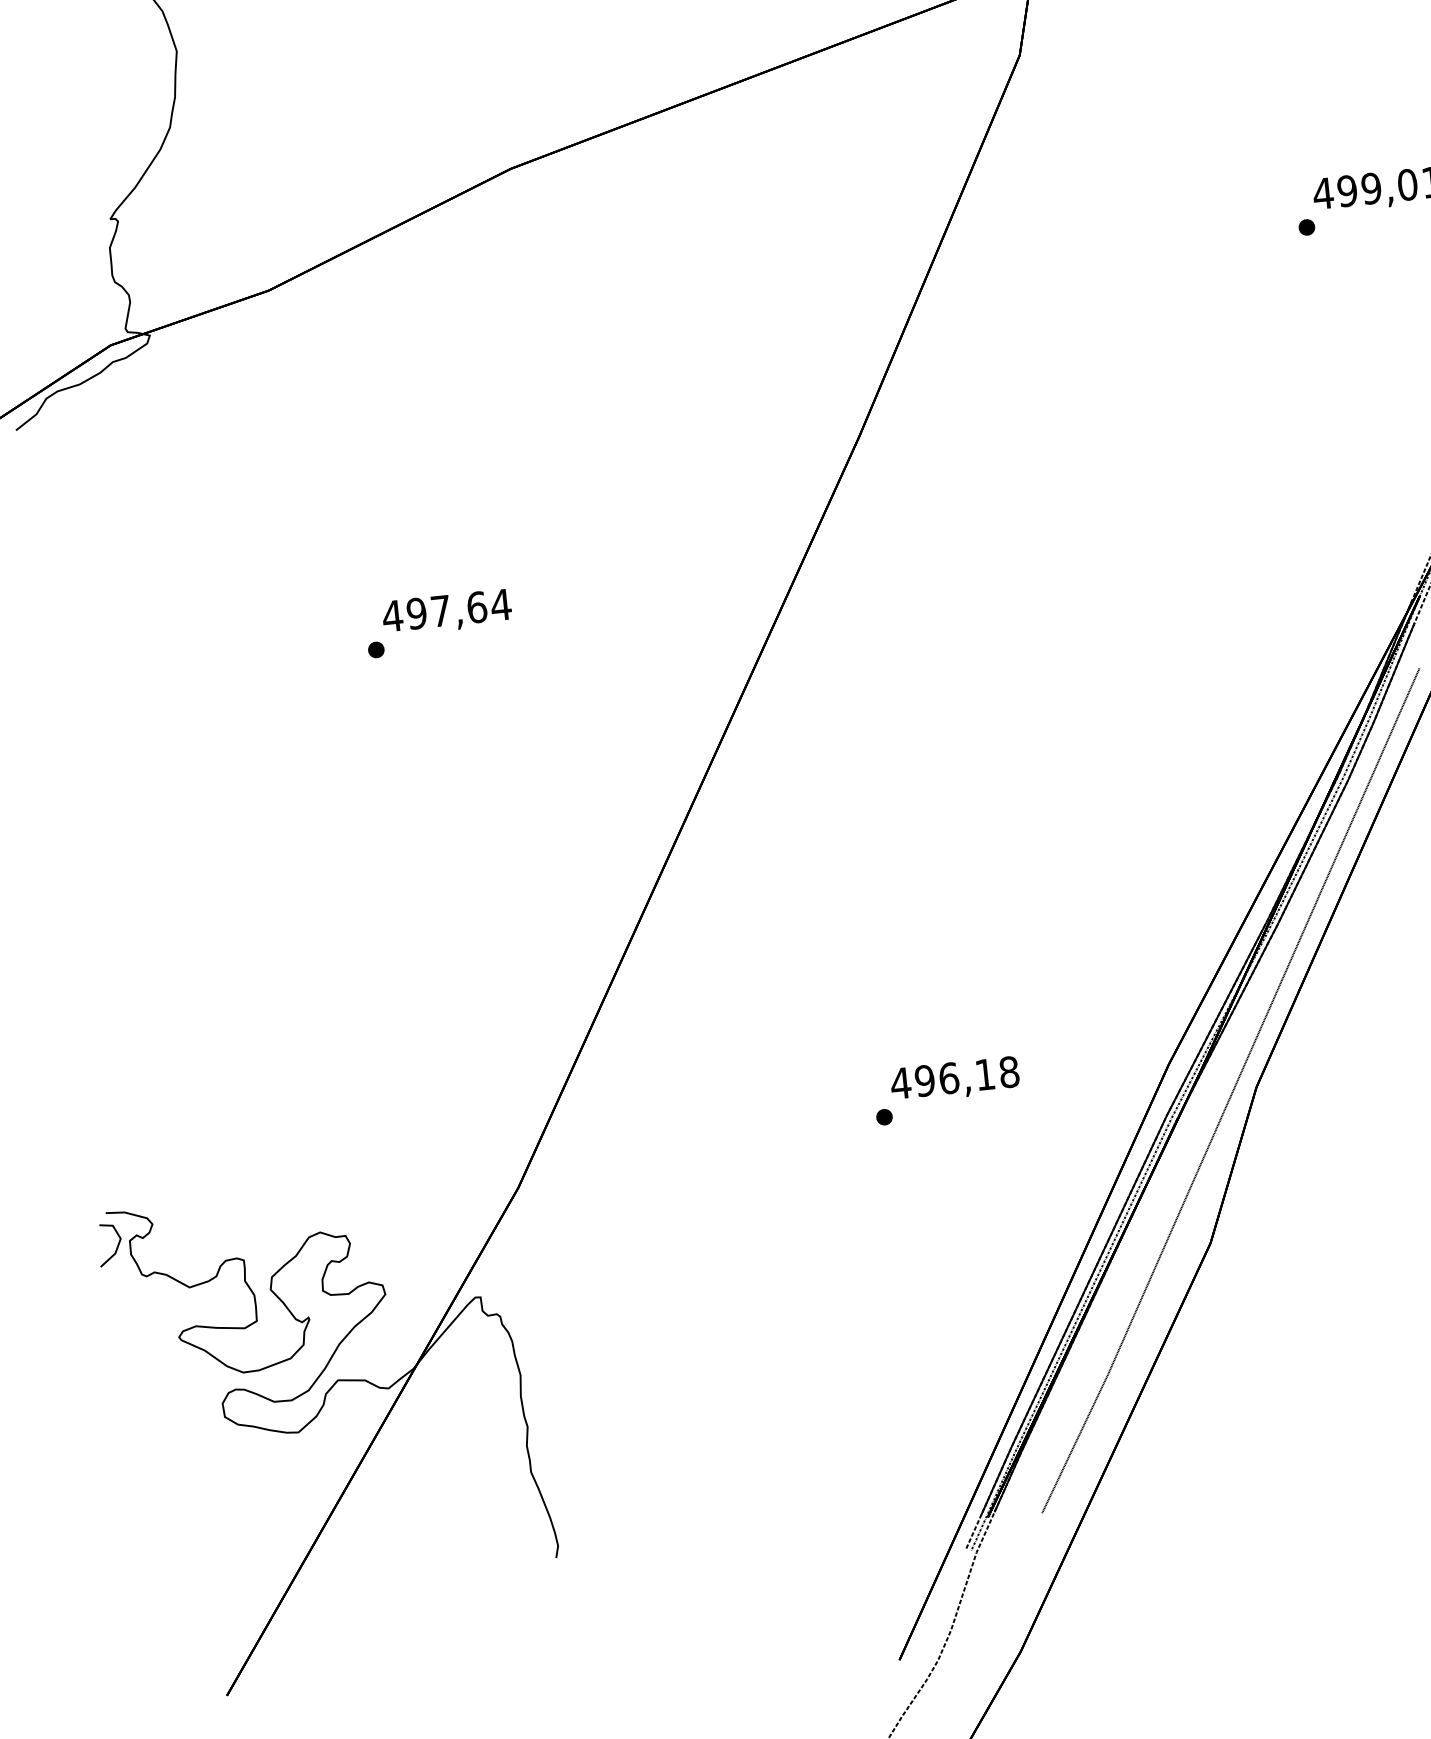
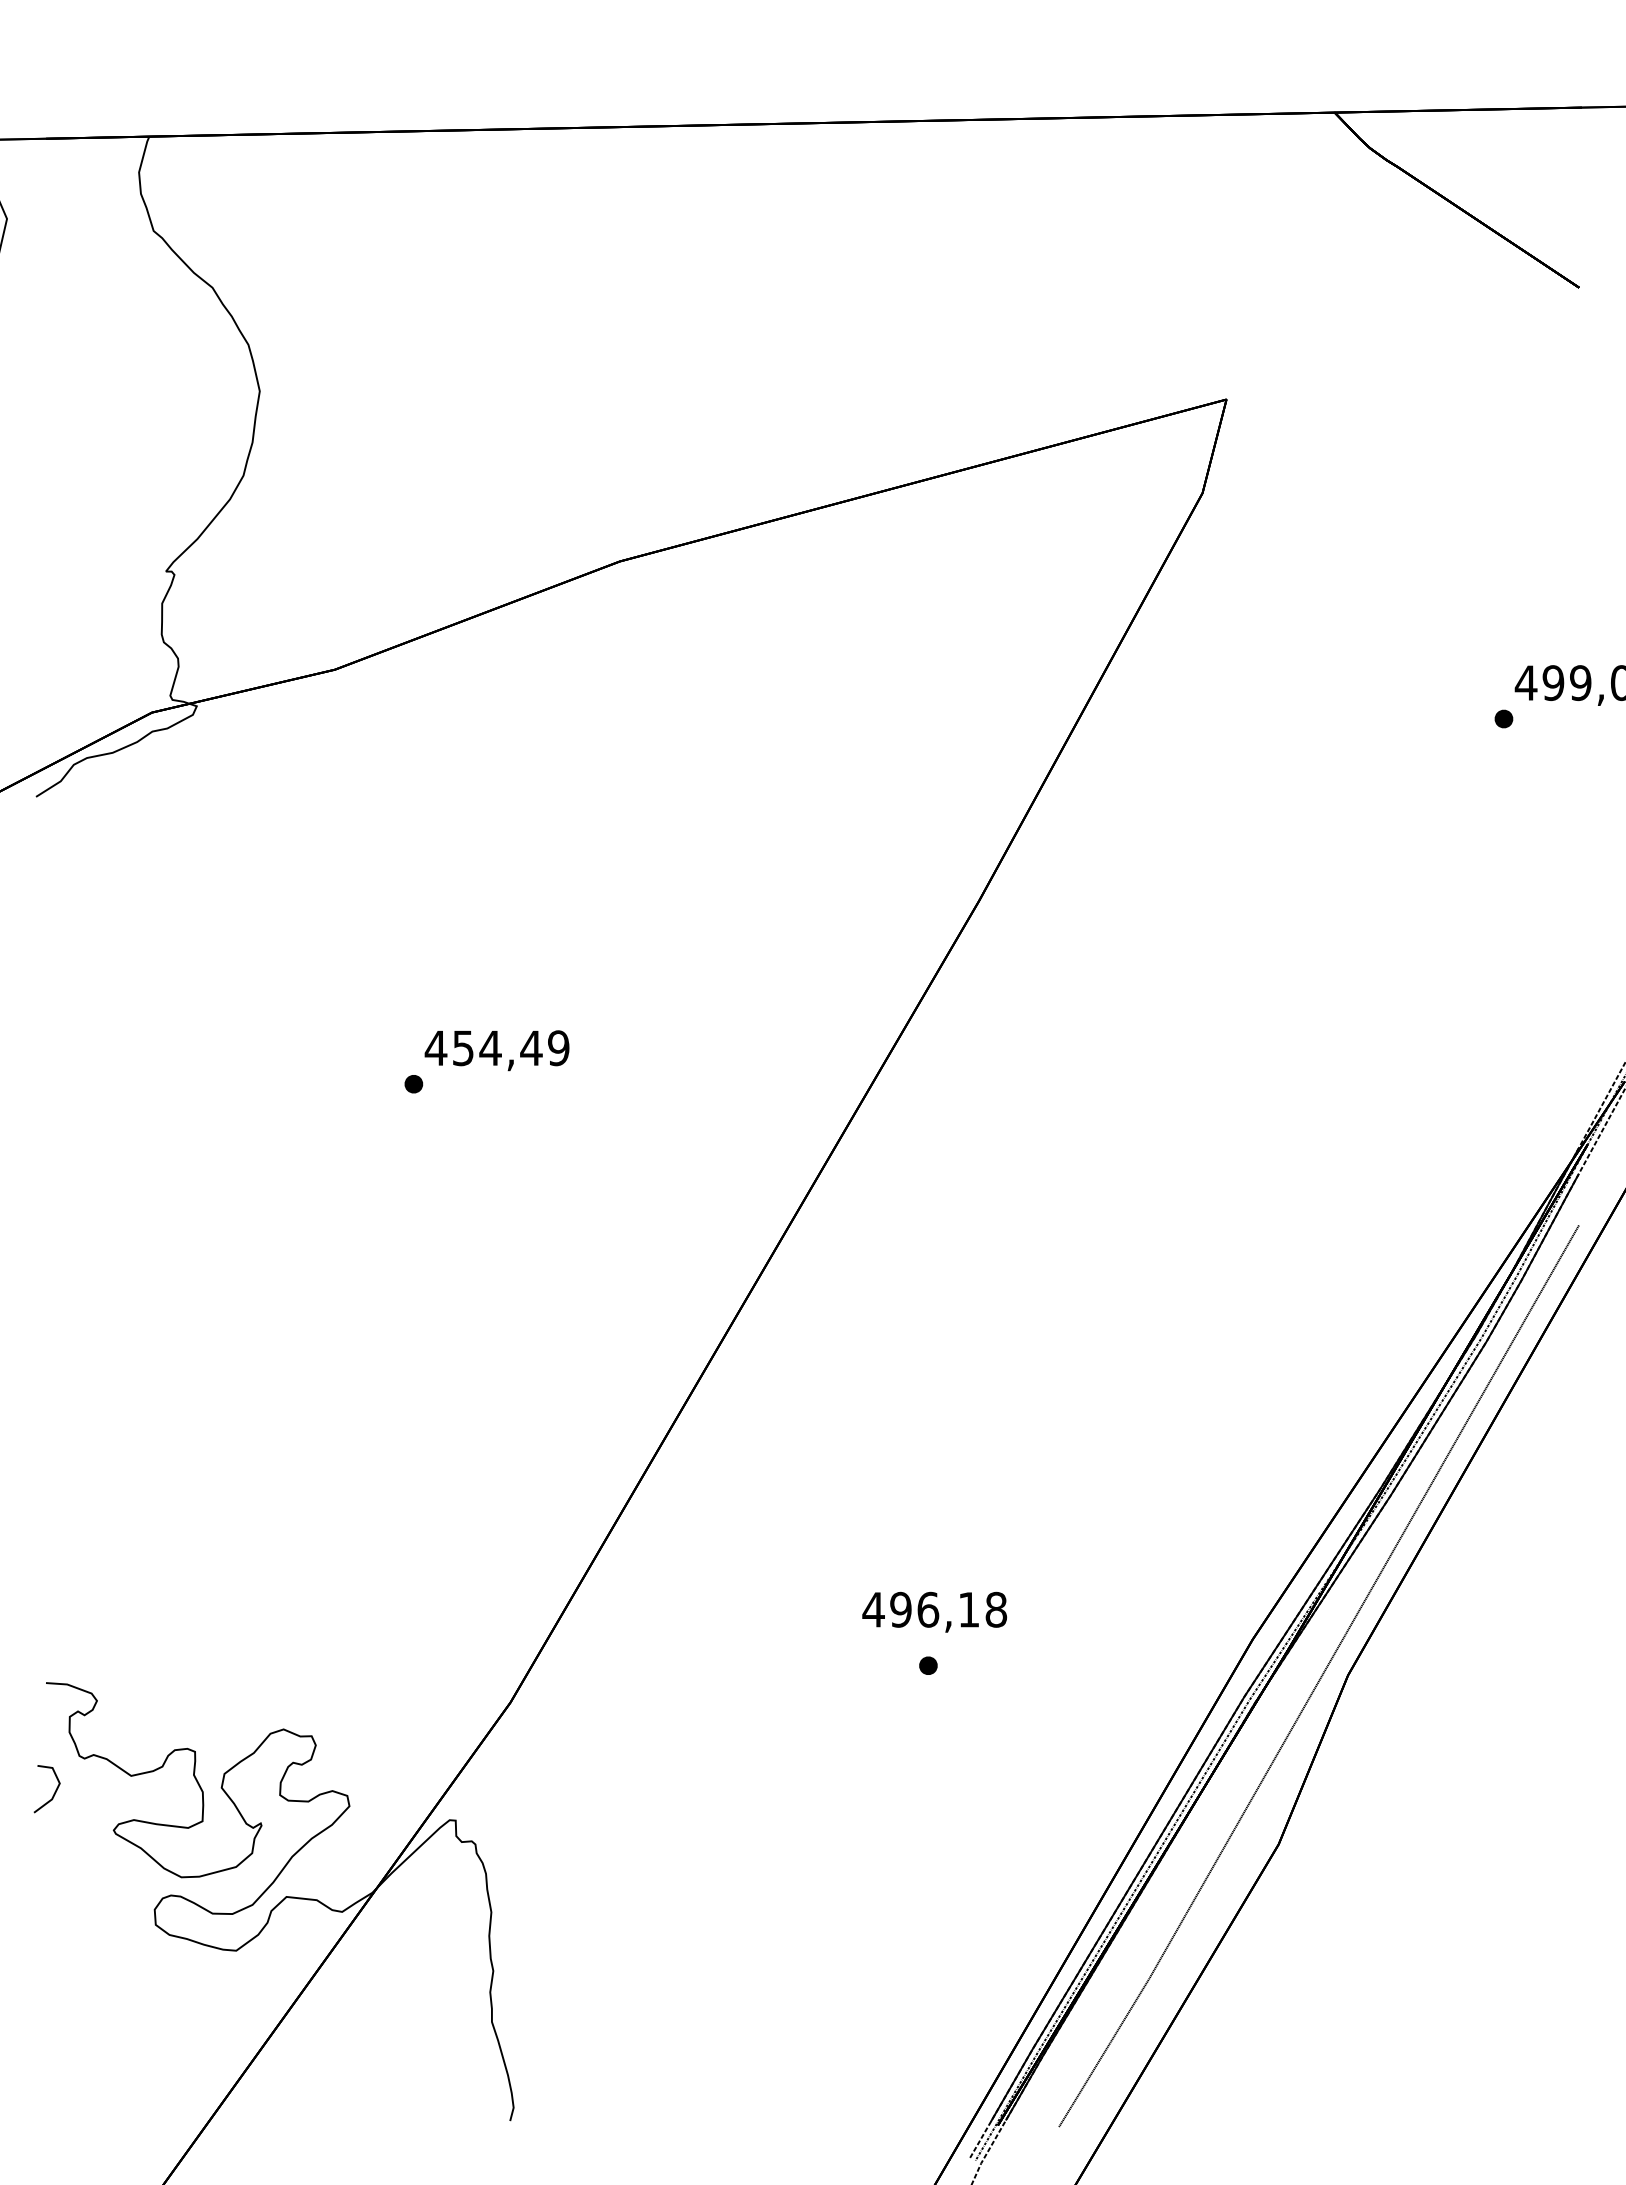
text: (459, 609) -> (511, 1048), 497,64 -> 454,49
text: (954, 1079) -> (934, 1611), moved
line: (116, 1248) -> (53, 1793), moved

